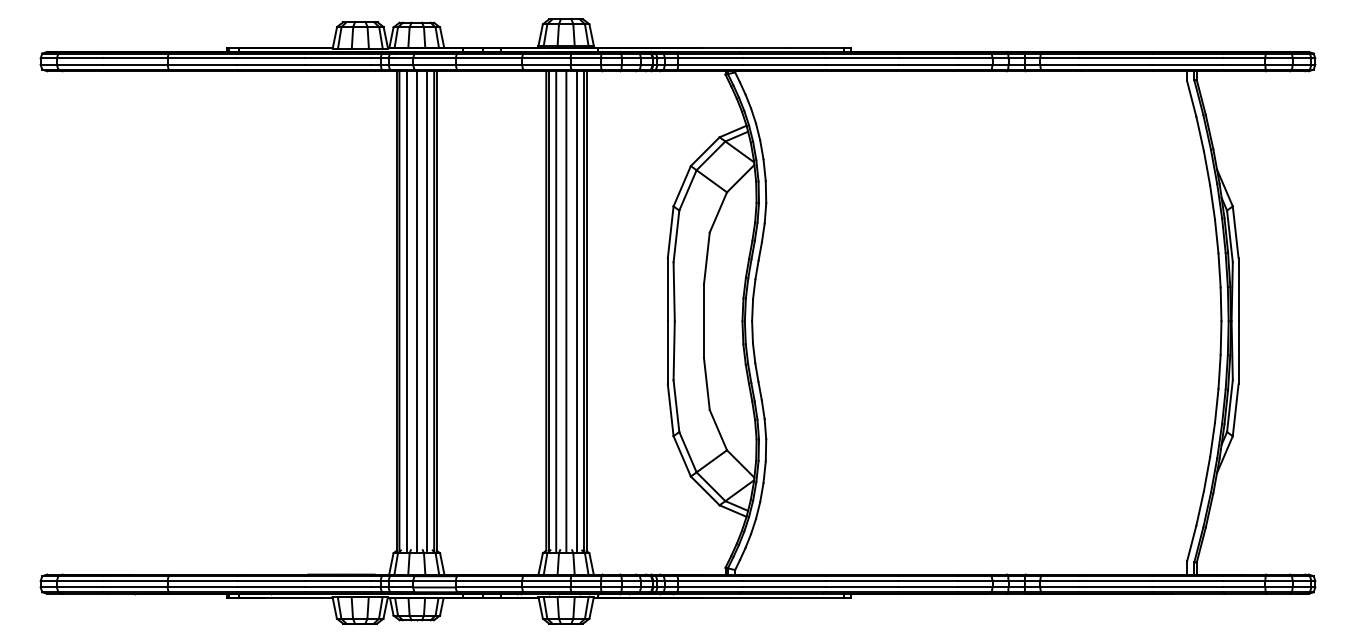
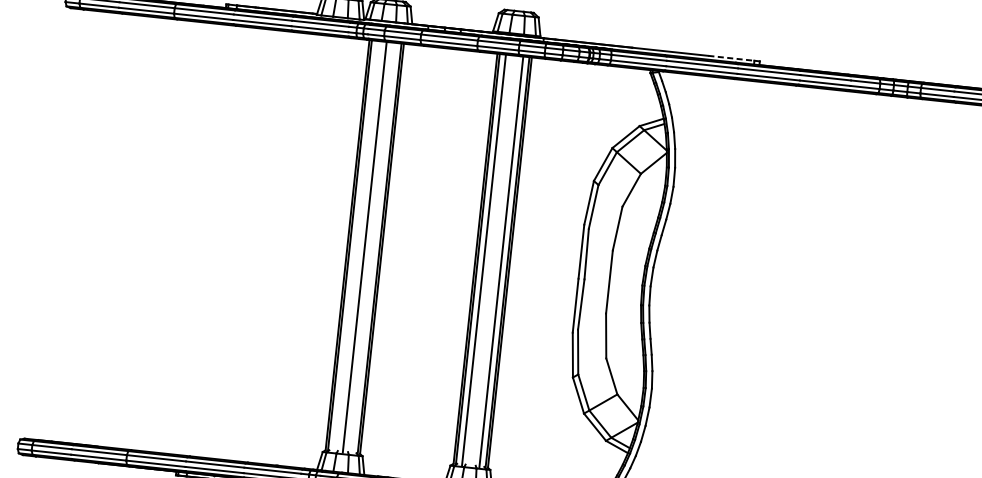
line: (817, 47) -> (731, 58), solid -> dashed
line: (406, 311) -> (355, 246), removed
line: (426, 311) -> (373, 248), removed
line: (566, 311) -> (492, 261), removed

